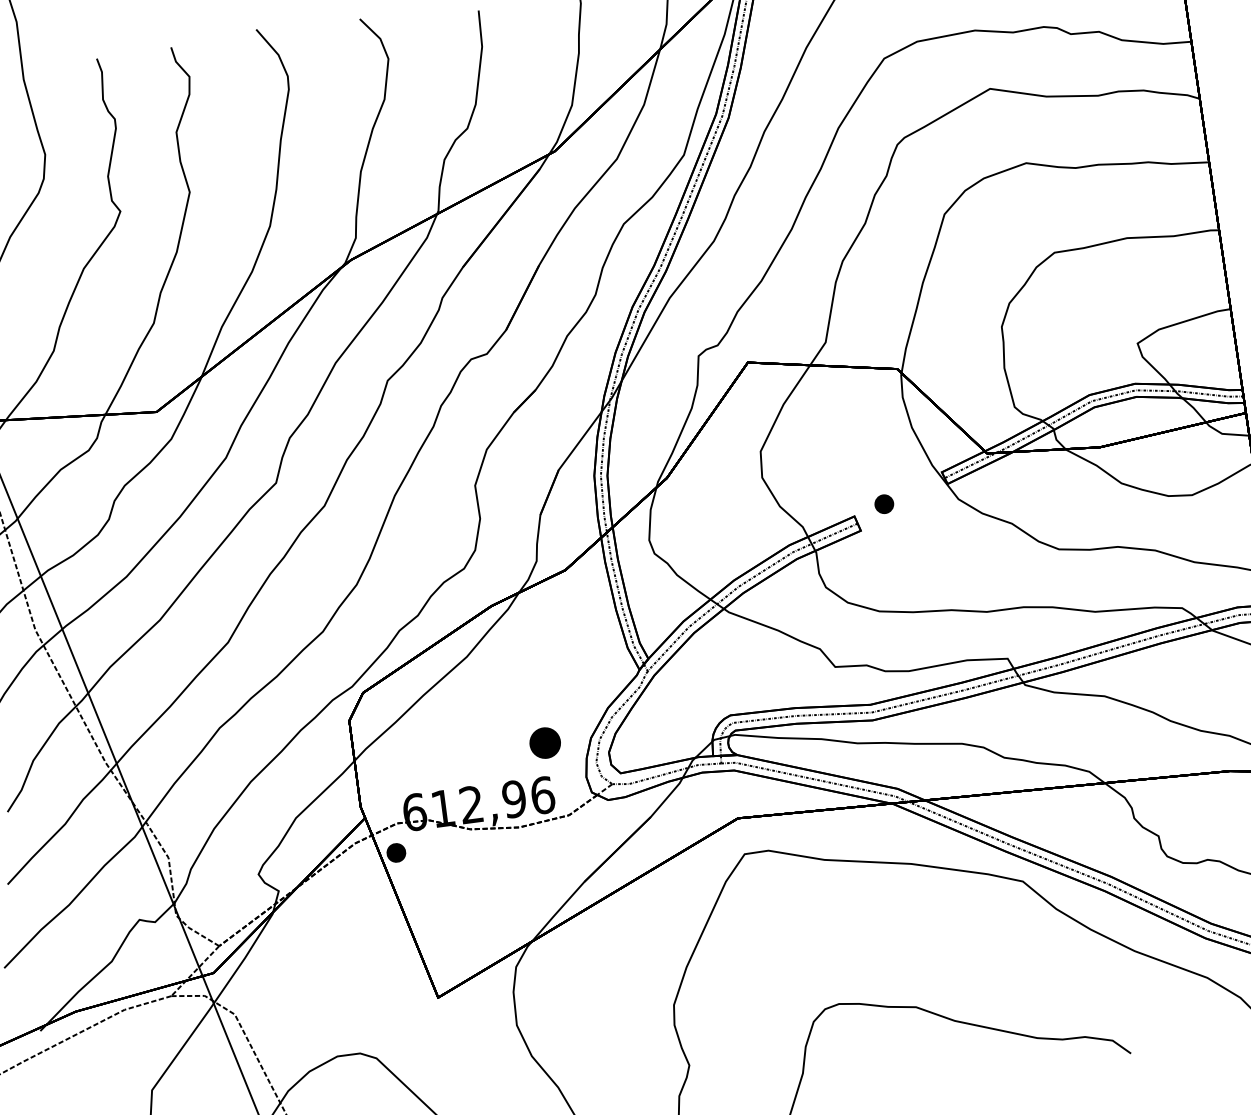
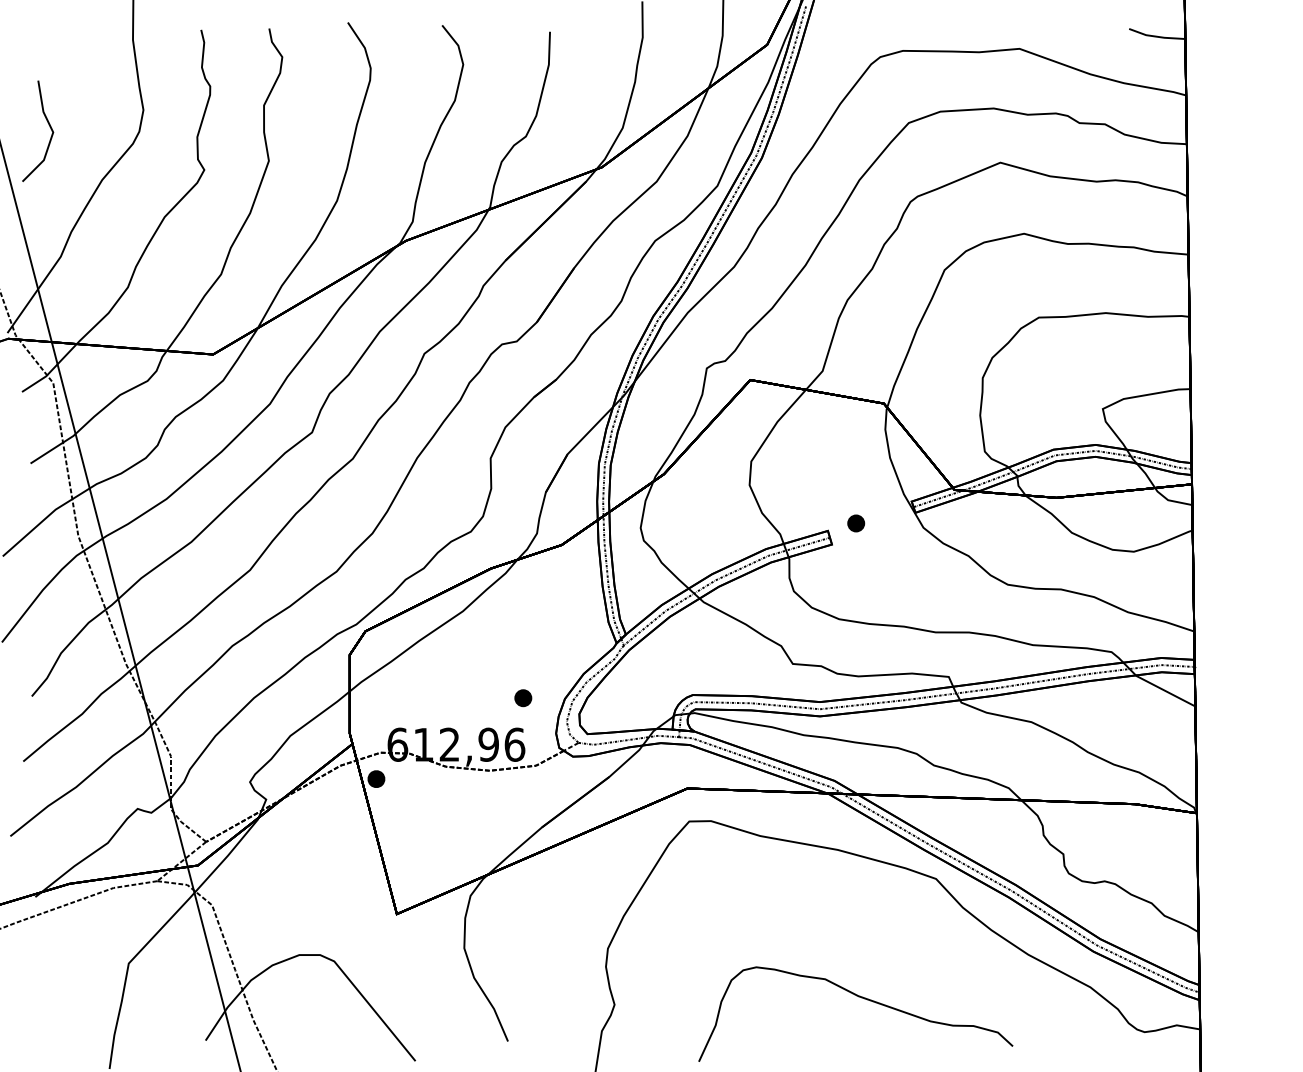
part: (545, 743) -> (523, 698), size x0.62

